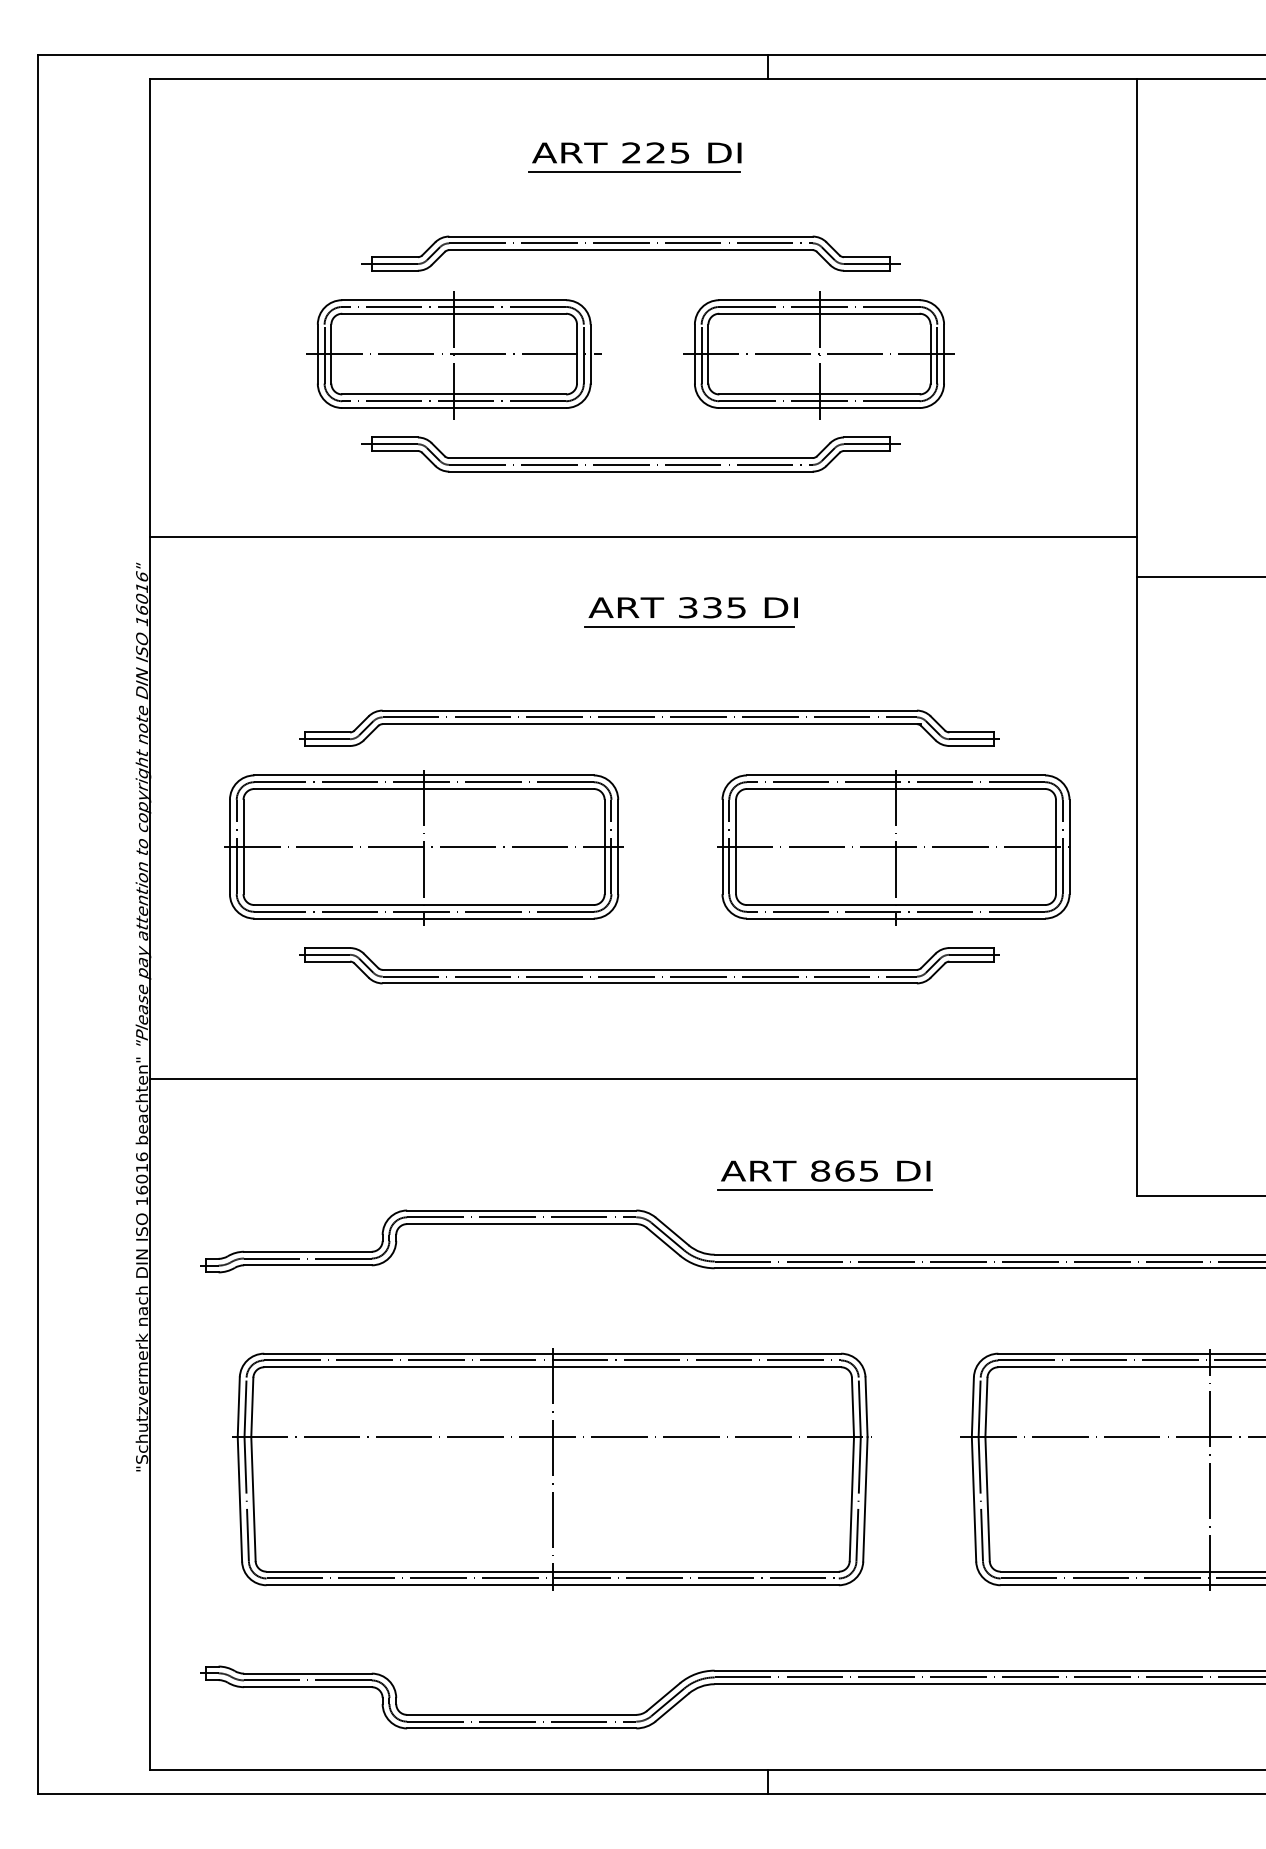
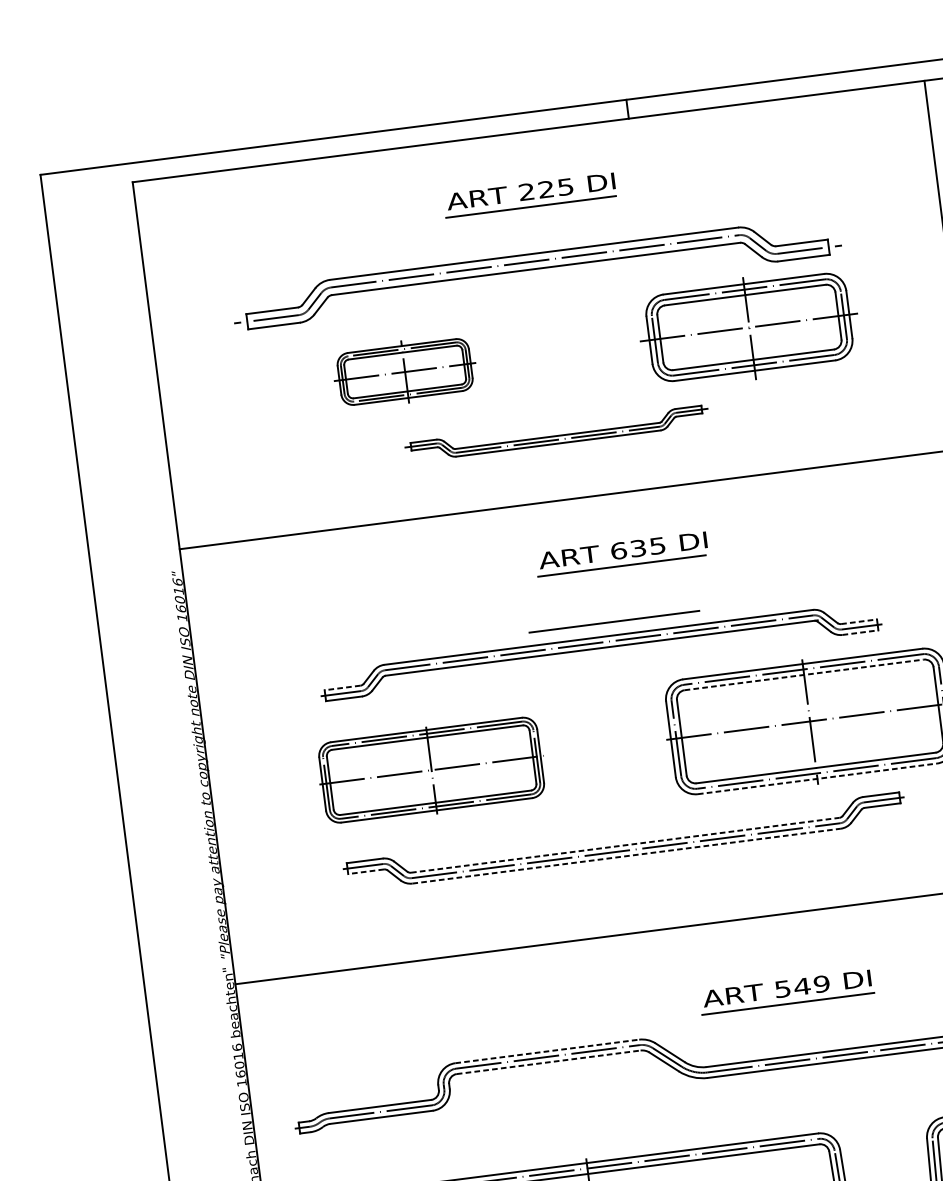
part: (630, 253) -> (536, 272), size x1.4
part: (453, 355) -> (404, 372), size x0.6
part: (818, 355) -> (748, 328), moved
part: (630, 454) -> (556, 433), size x0.7
text: (687, 607) -> (618, 550), 335 -> 635
line: (671, 693) -> (614, 621), added
line: (327, 732) -> (342, 688), solid -> dashed
line: (972, 732) -> (859, 621), solid -> dashed
line: (972, 745) -> (861, 632), solid -> dashed
line: (896, 788) -> (804, 674), solid -> dashed
part: (423, 847) -> (431, 770), size x0.7
line: (896, 918) -> (817, 778), solid -> dashed
line: (327, 961) -> (365, 871), solid -> dashed
line: (650, 969) -> (625, 844), solid -> dashed
line: (650, 983) -> (627, 856), solid -> dashed
text: (844, 1170) -> (802, 986), 865 -> 549
line: (521, 1210) -> (547, 1051), solid -> dashed
line: (521, 1224) -> (548, 1062), solid -> dashed

